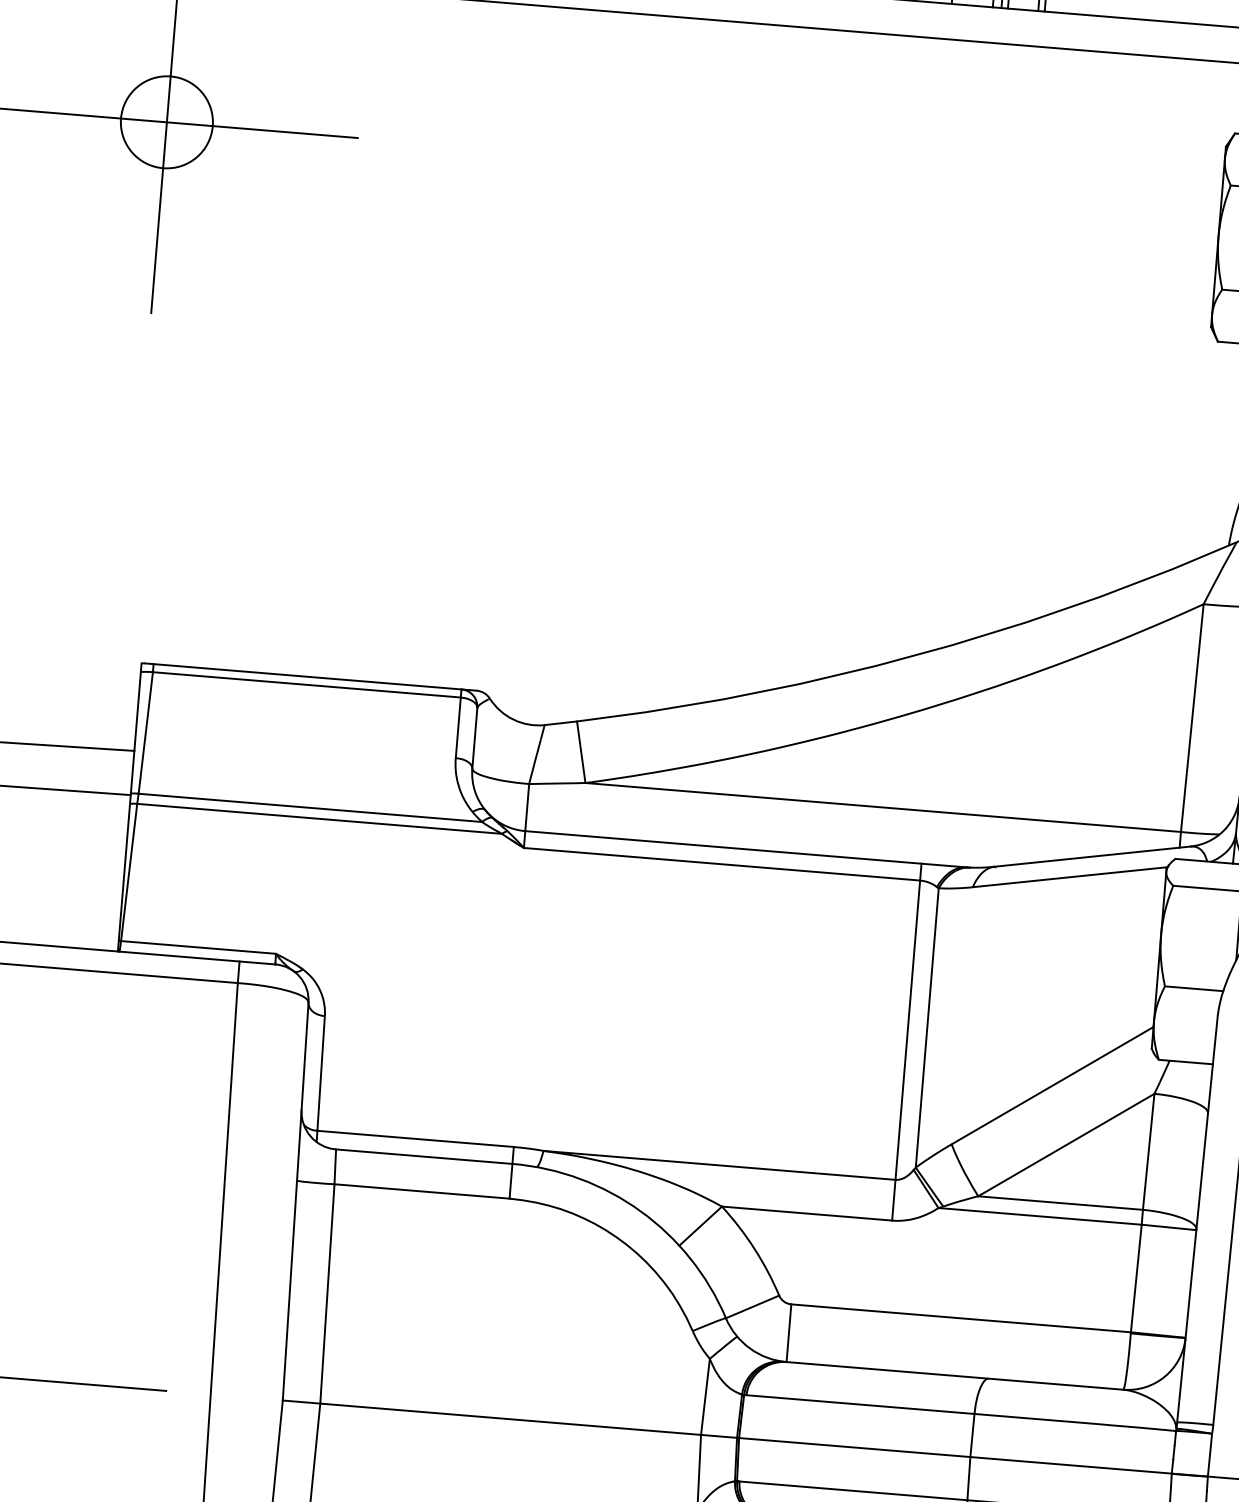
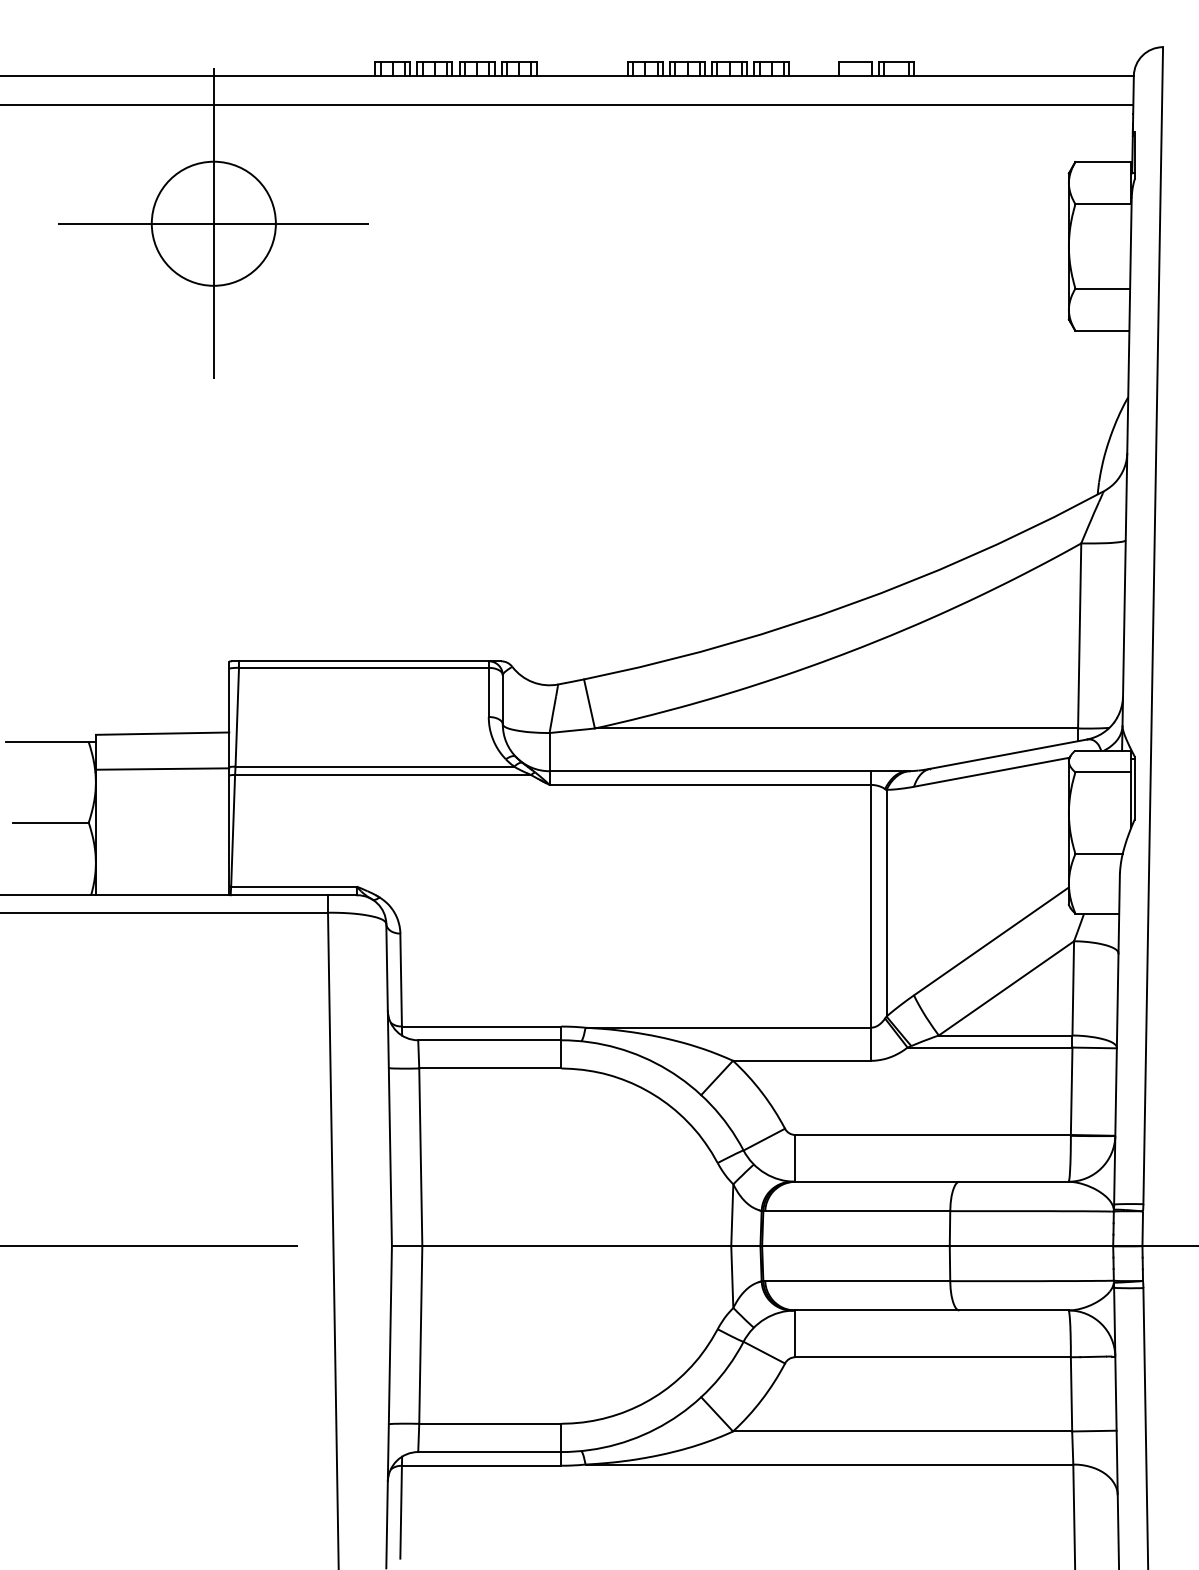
circle: (166, 121) -> (213, 223), size x1.67

